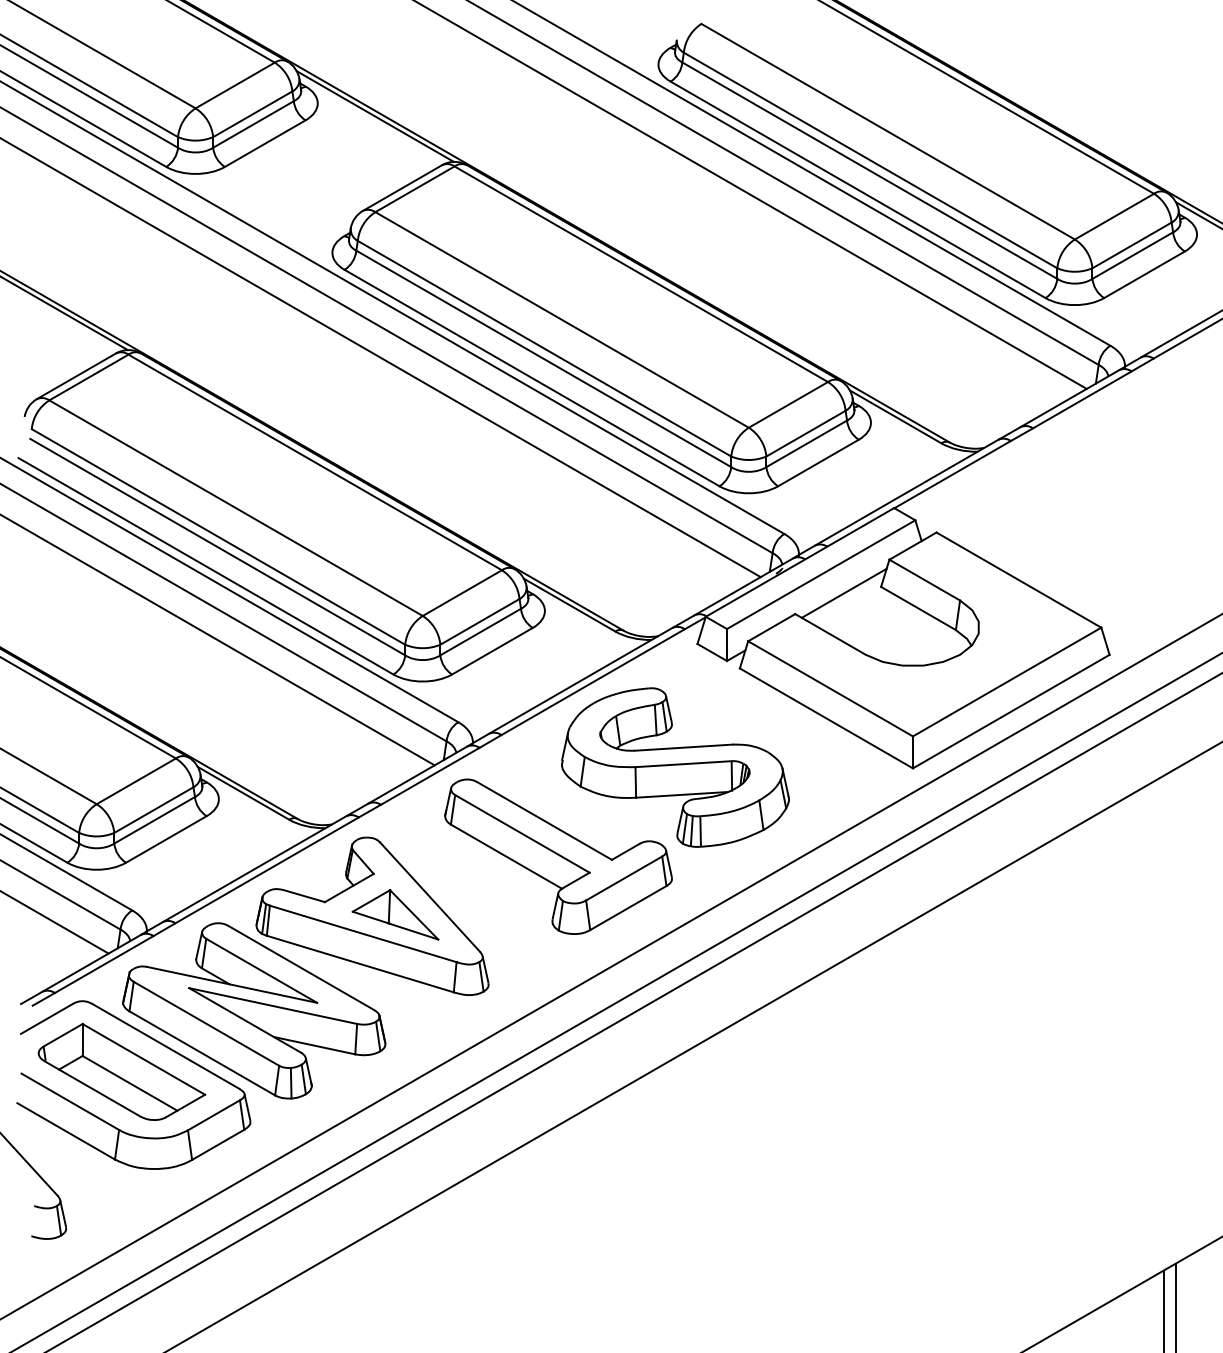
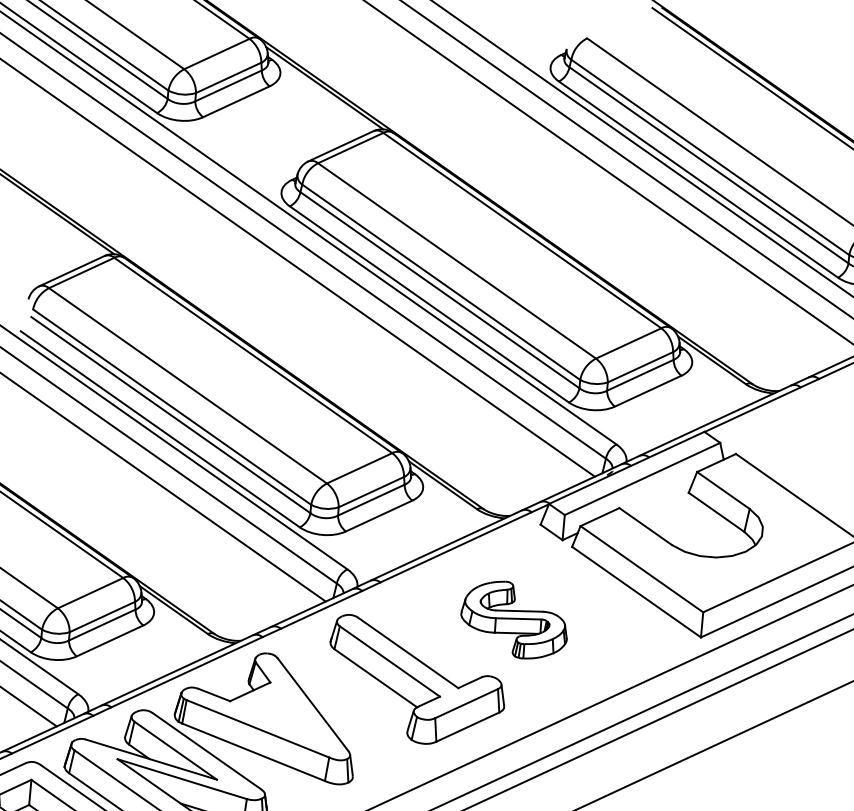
line: (843, 592) -> (658, 494), removed
part: (675, 767) -> (514, 620), size x0.6
part: (395, 914) -> (284, 715), removed

